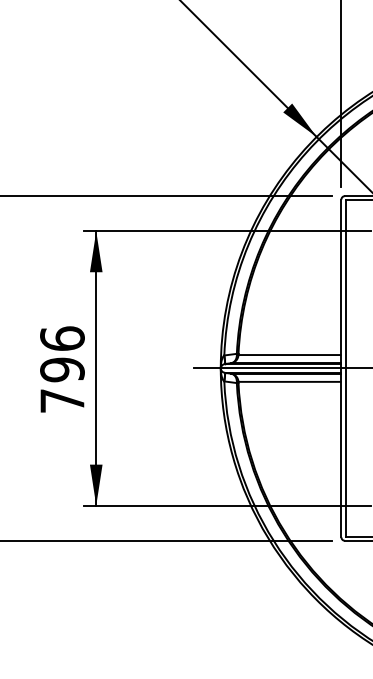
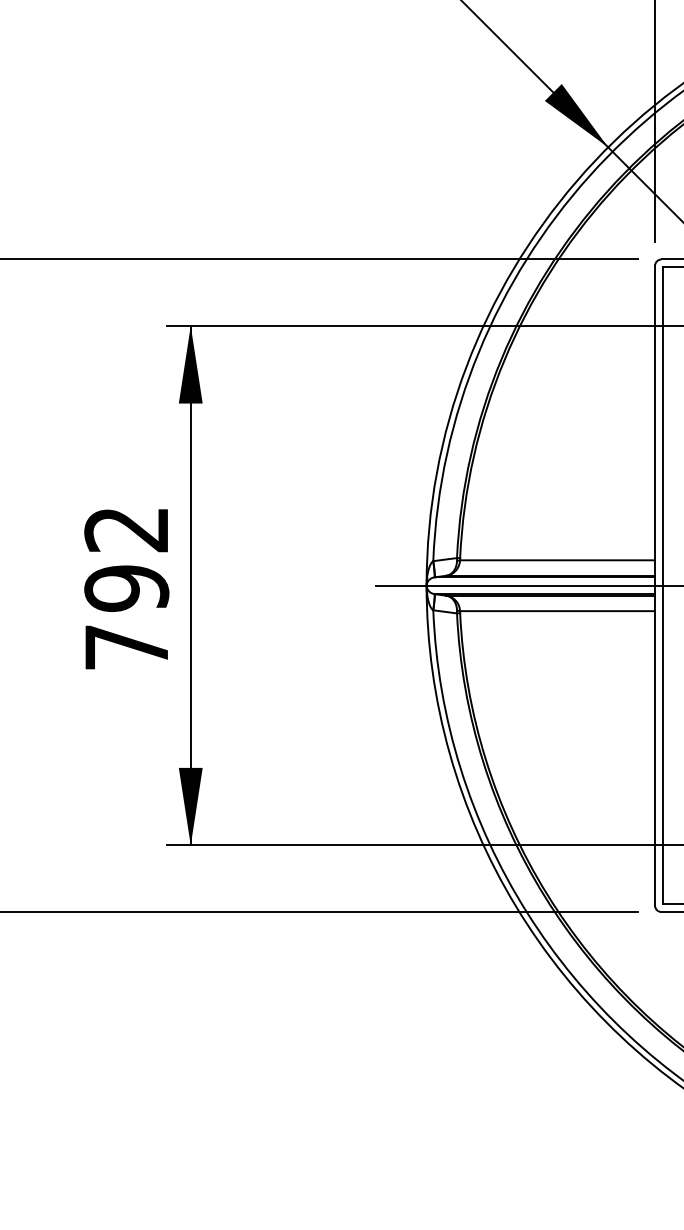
text: (62, 338) -> (126, 529), 796 -> 792

